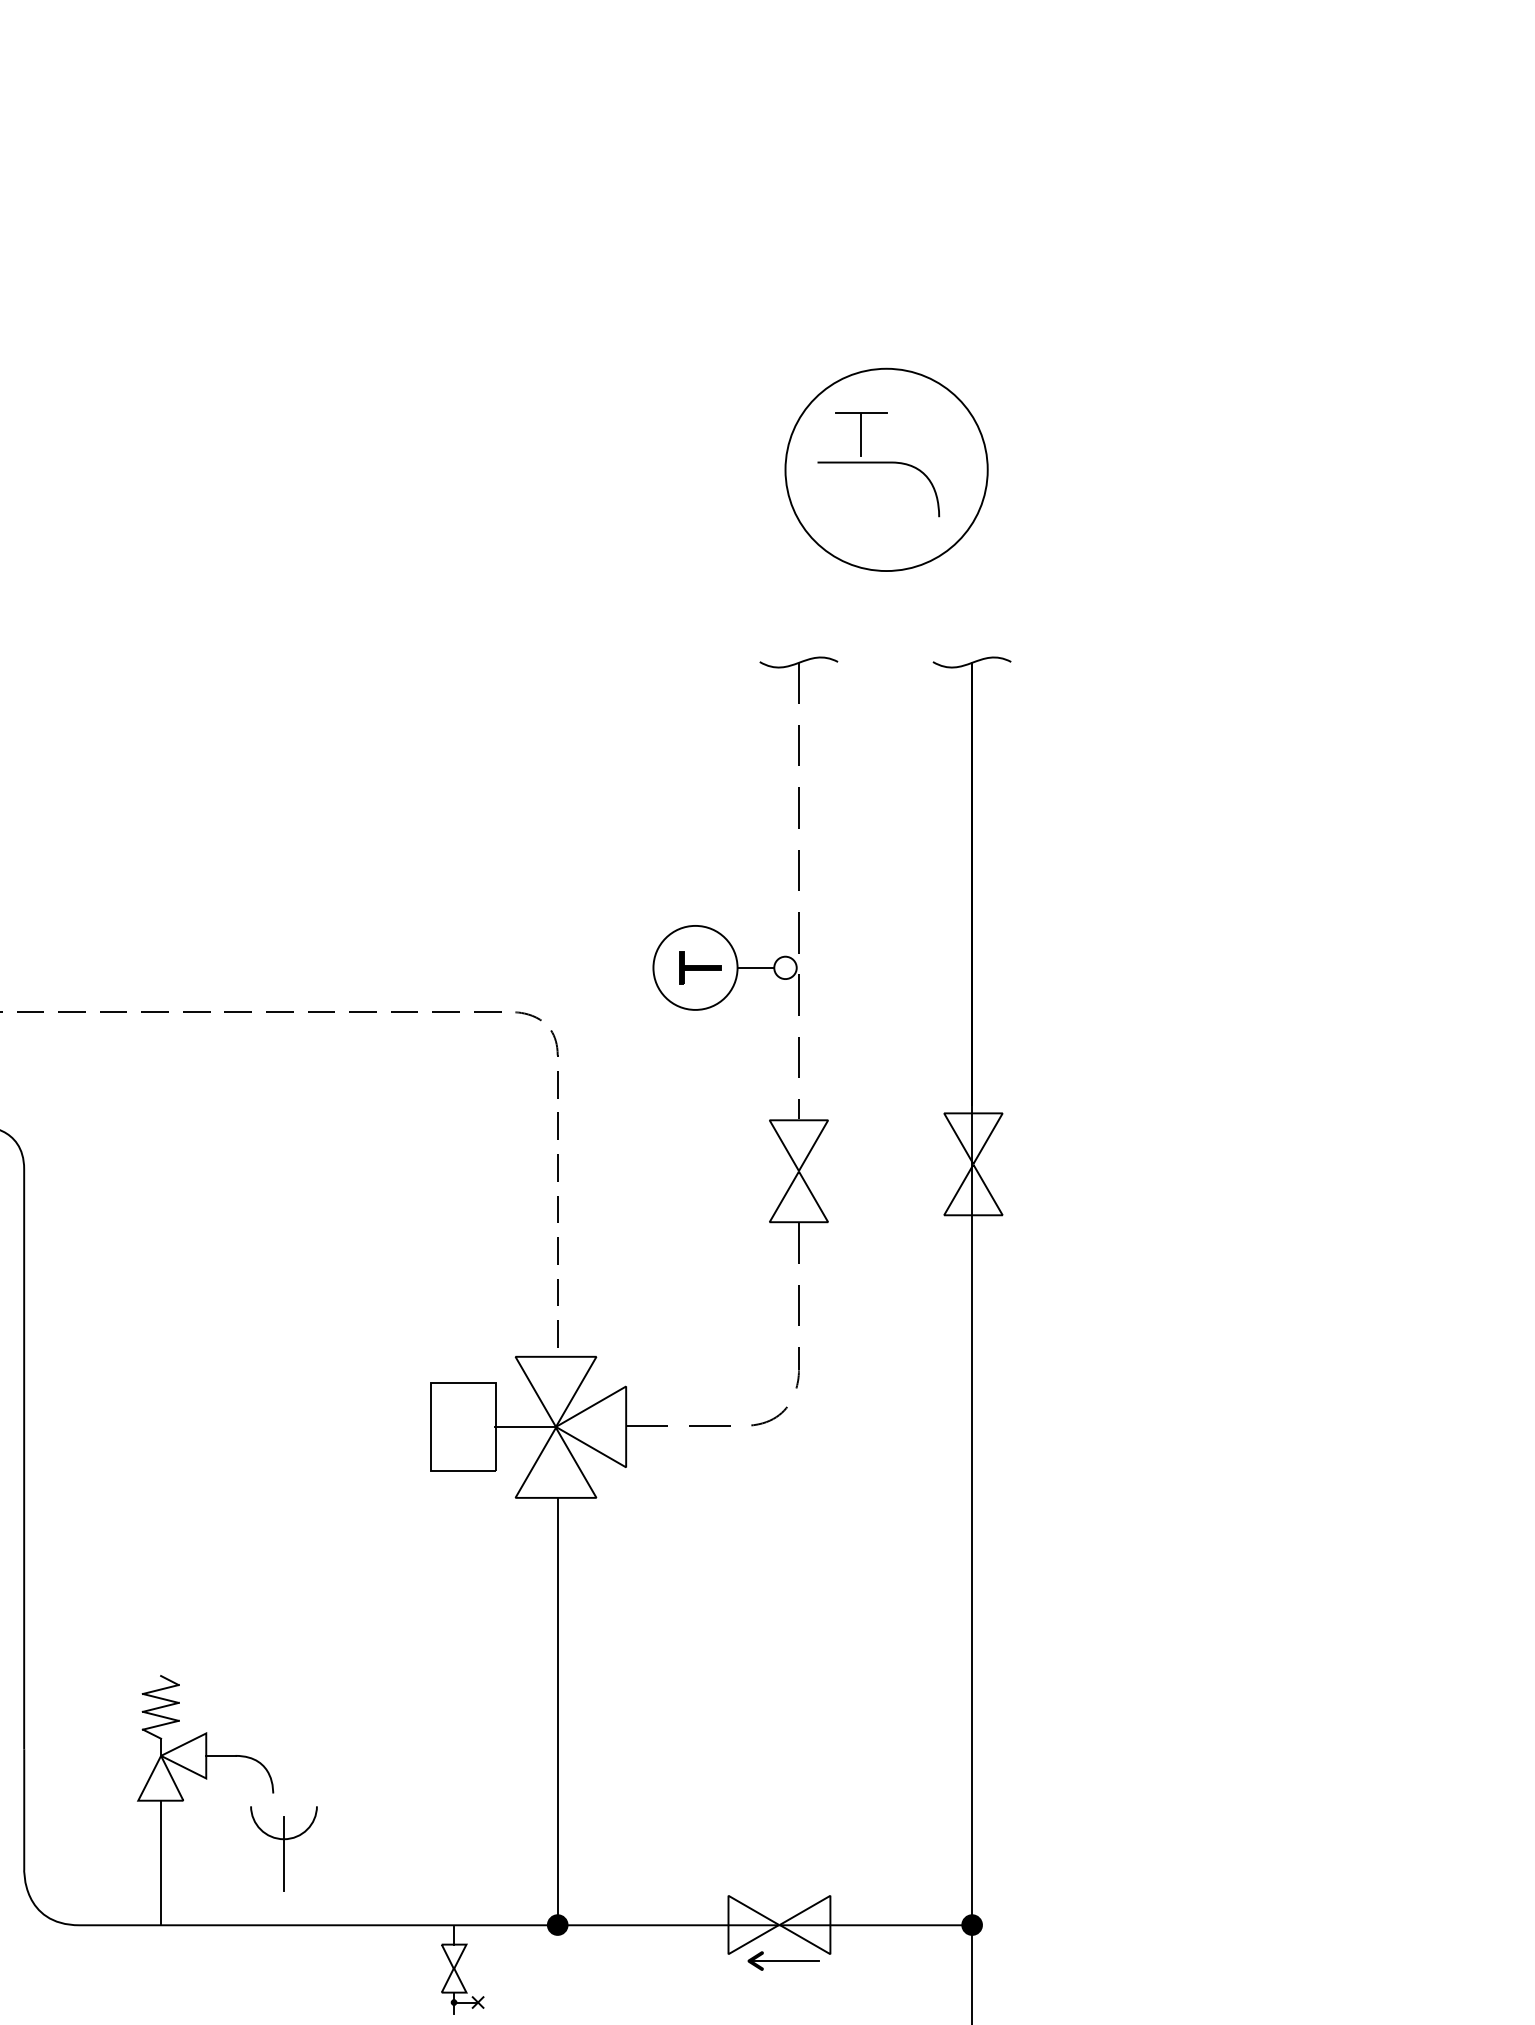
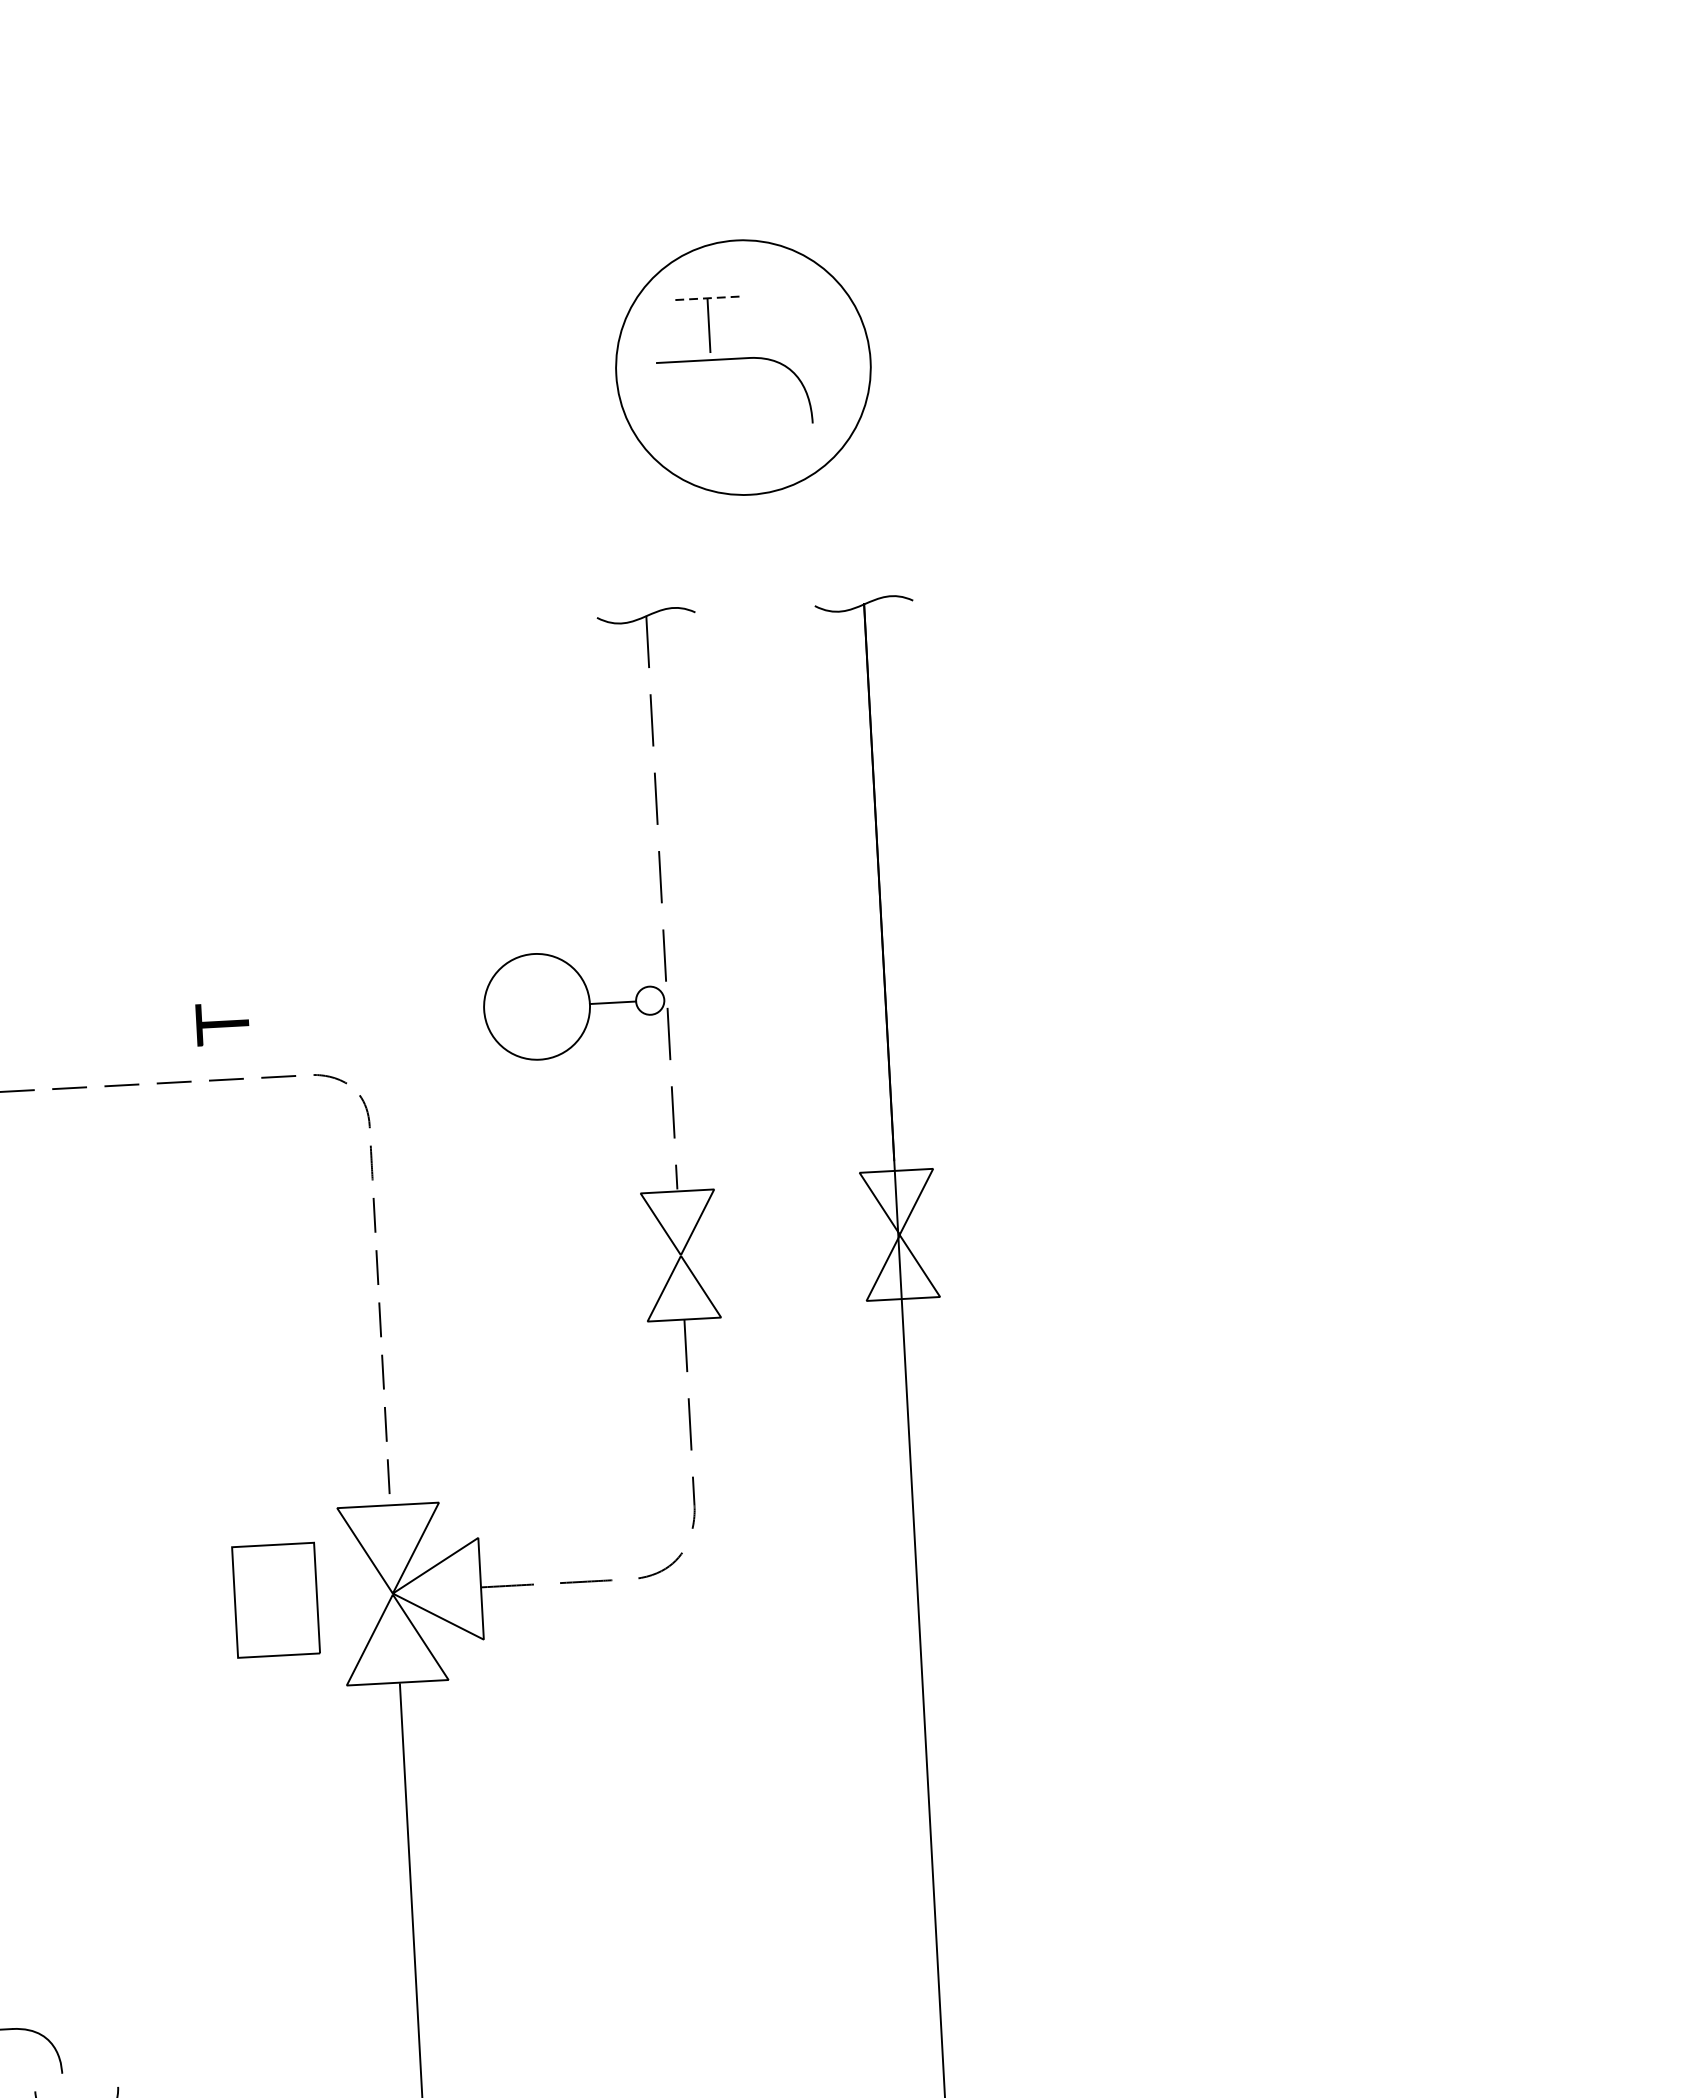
line: (861, 413) -> (708, 298), solid -> dashed
part: (700, 967) -> (222, 1023), moved
line: (524, 1426) -> (353, 1595), removed

